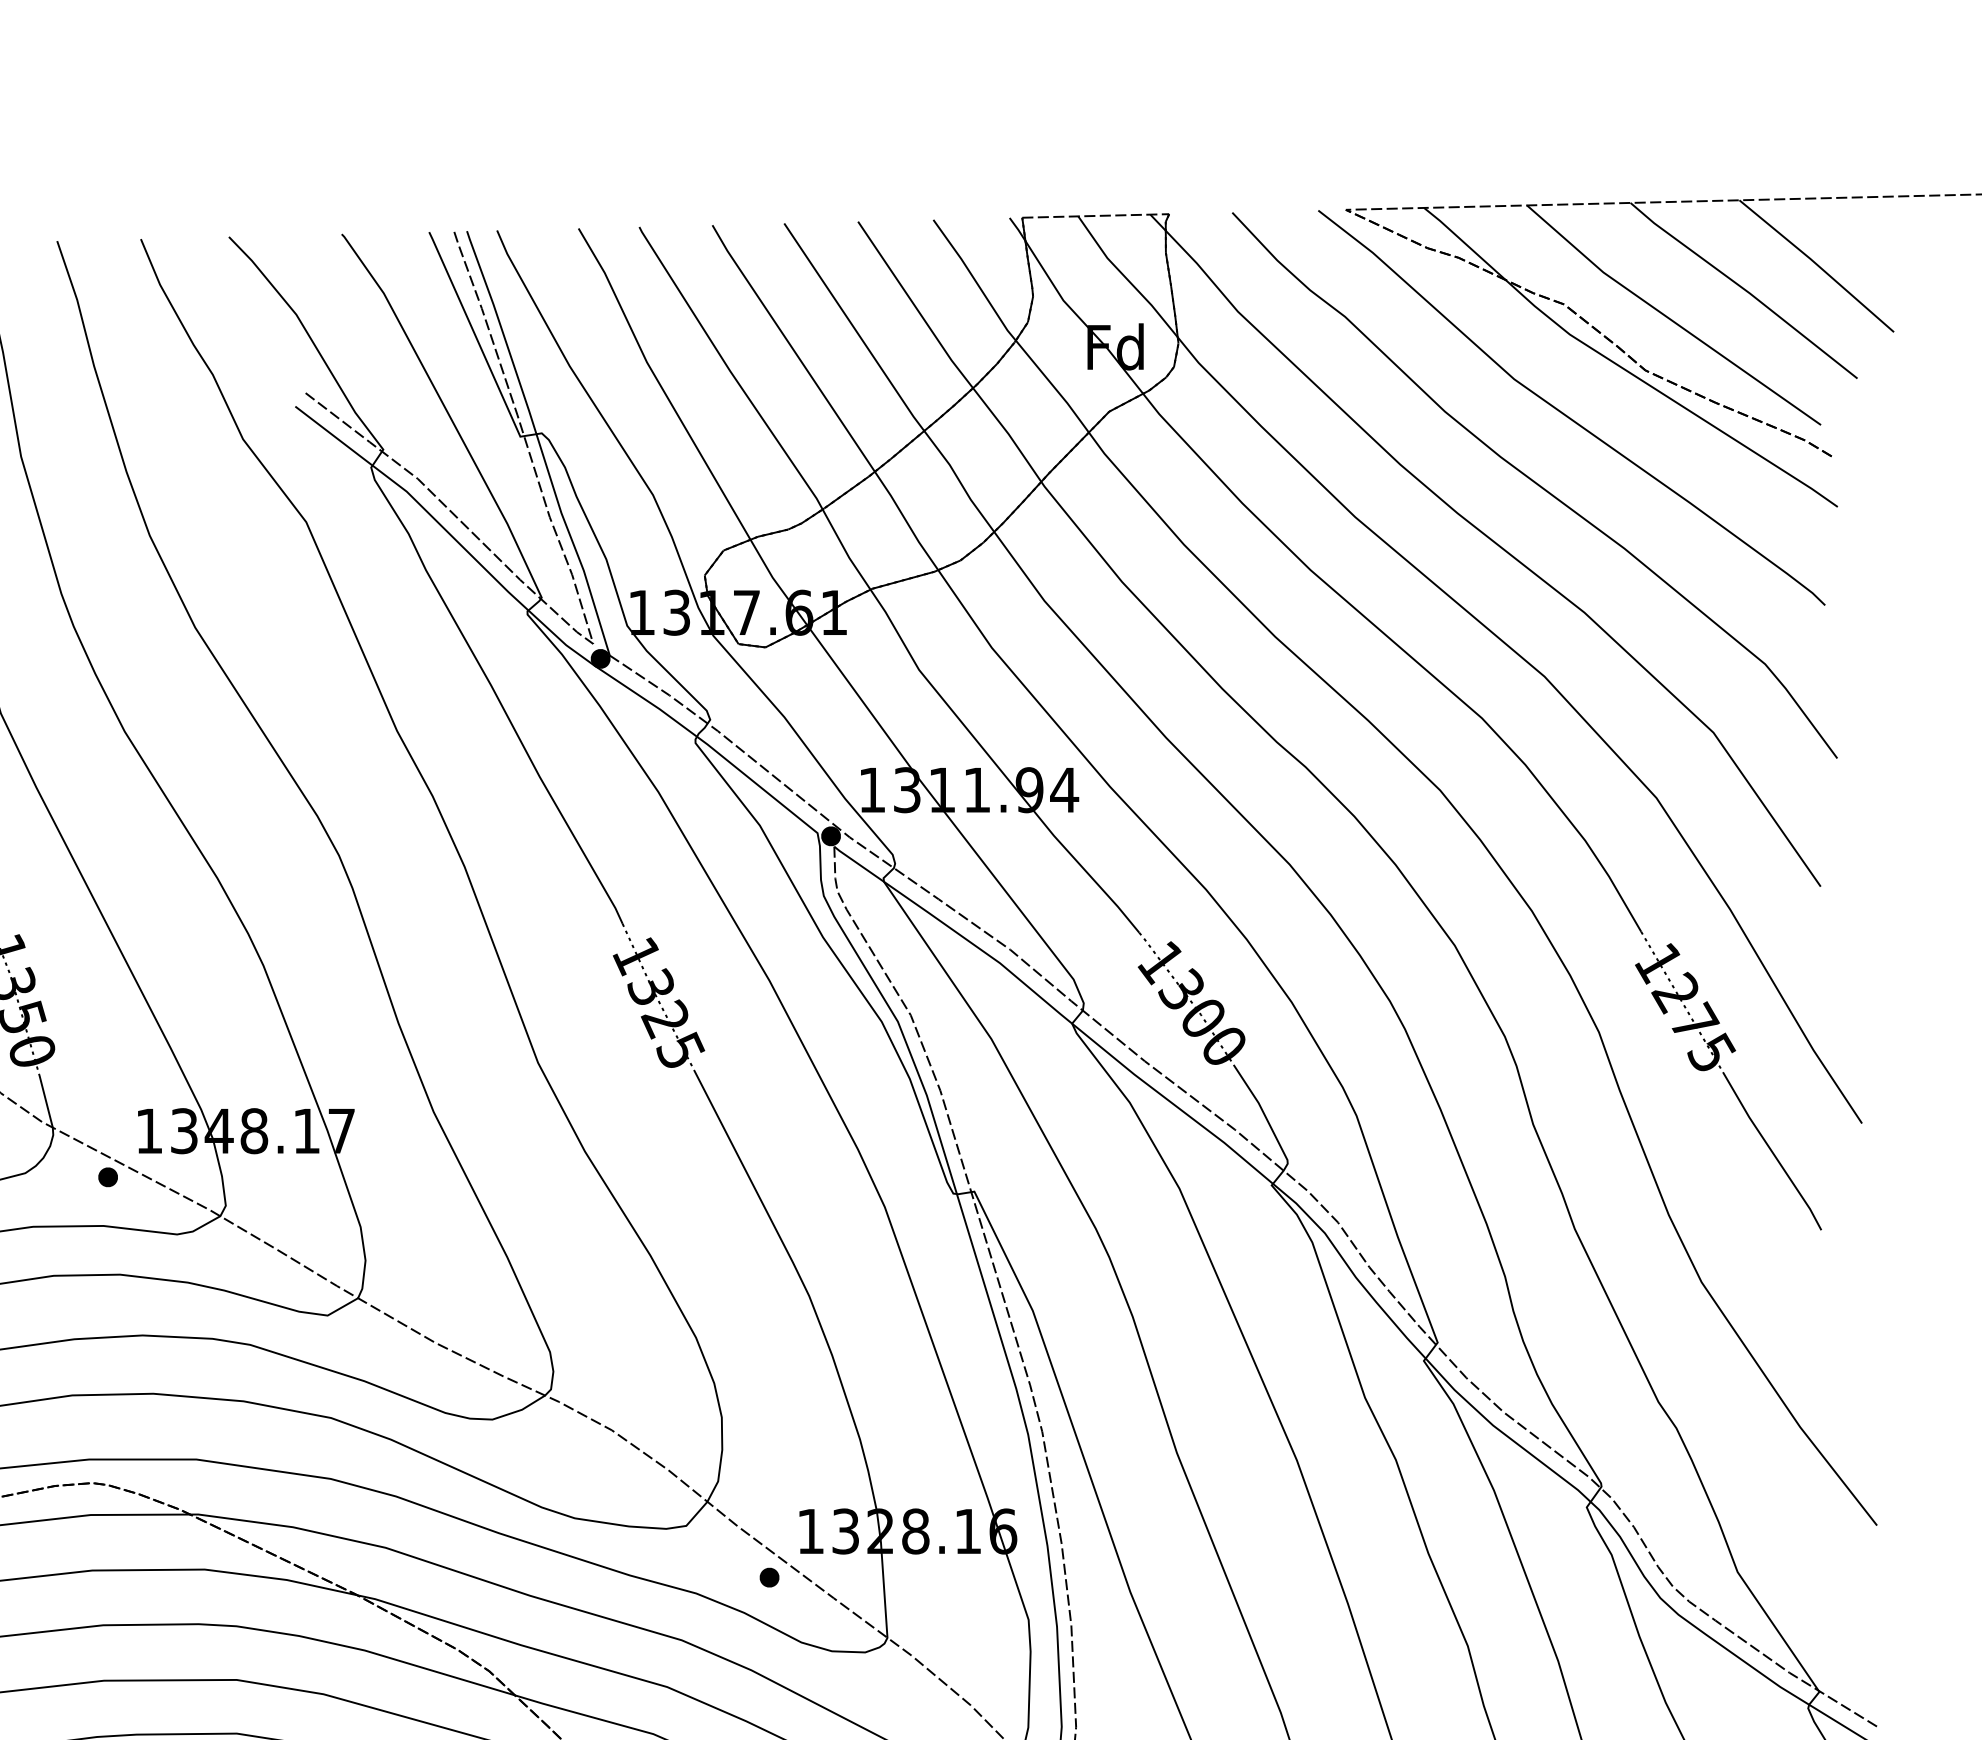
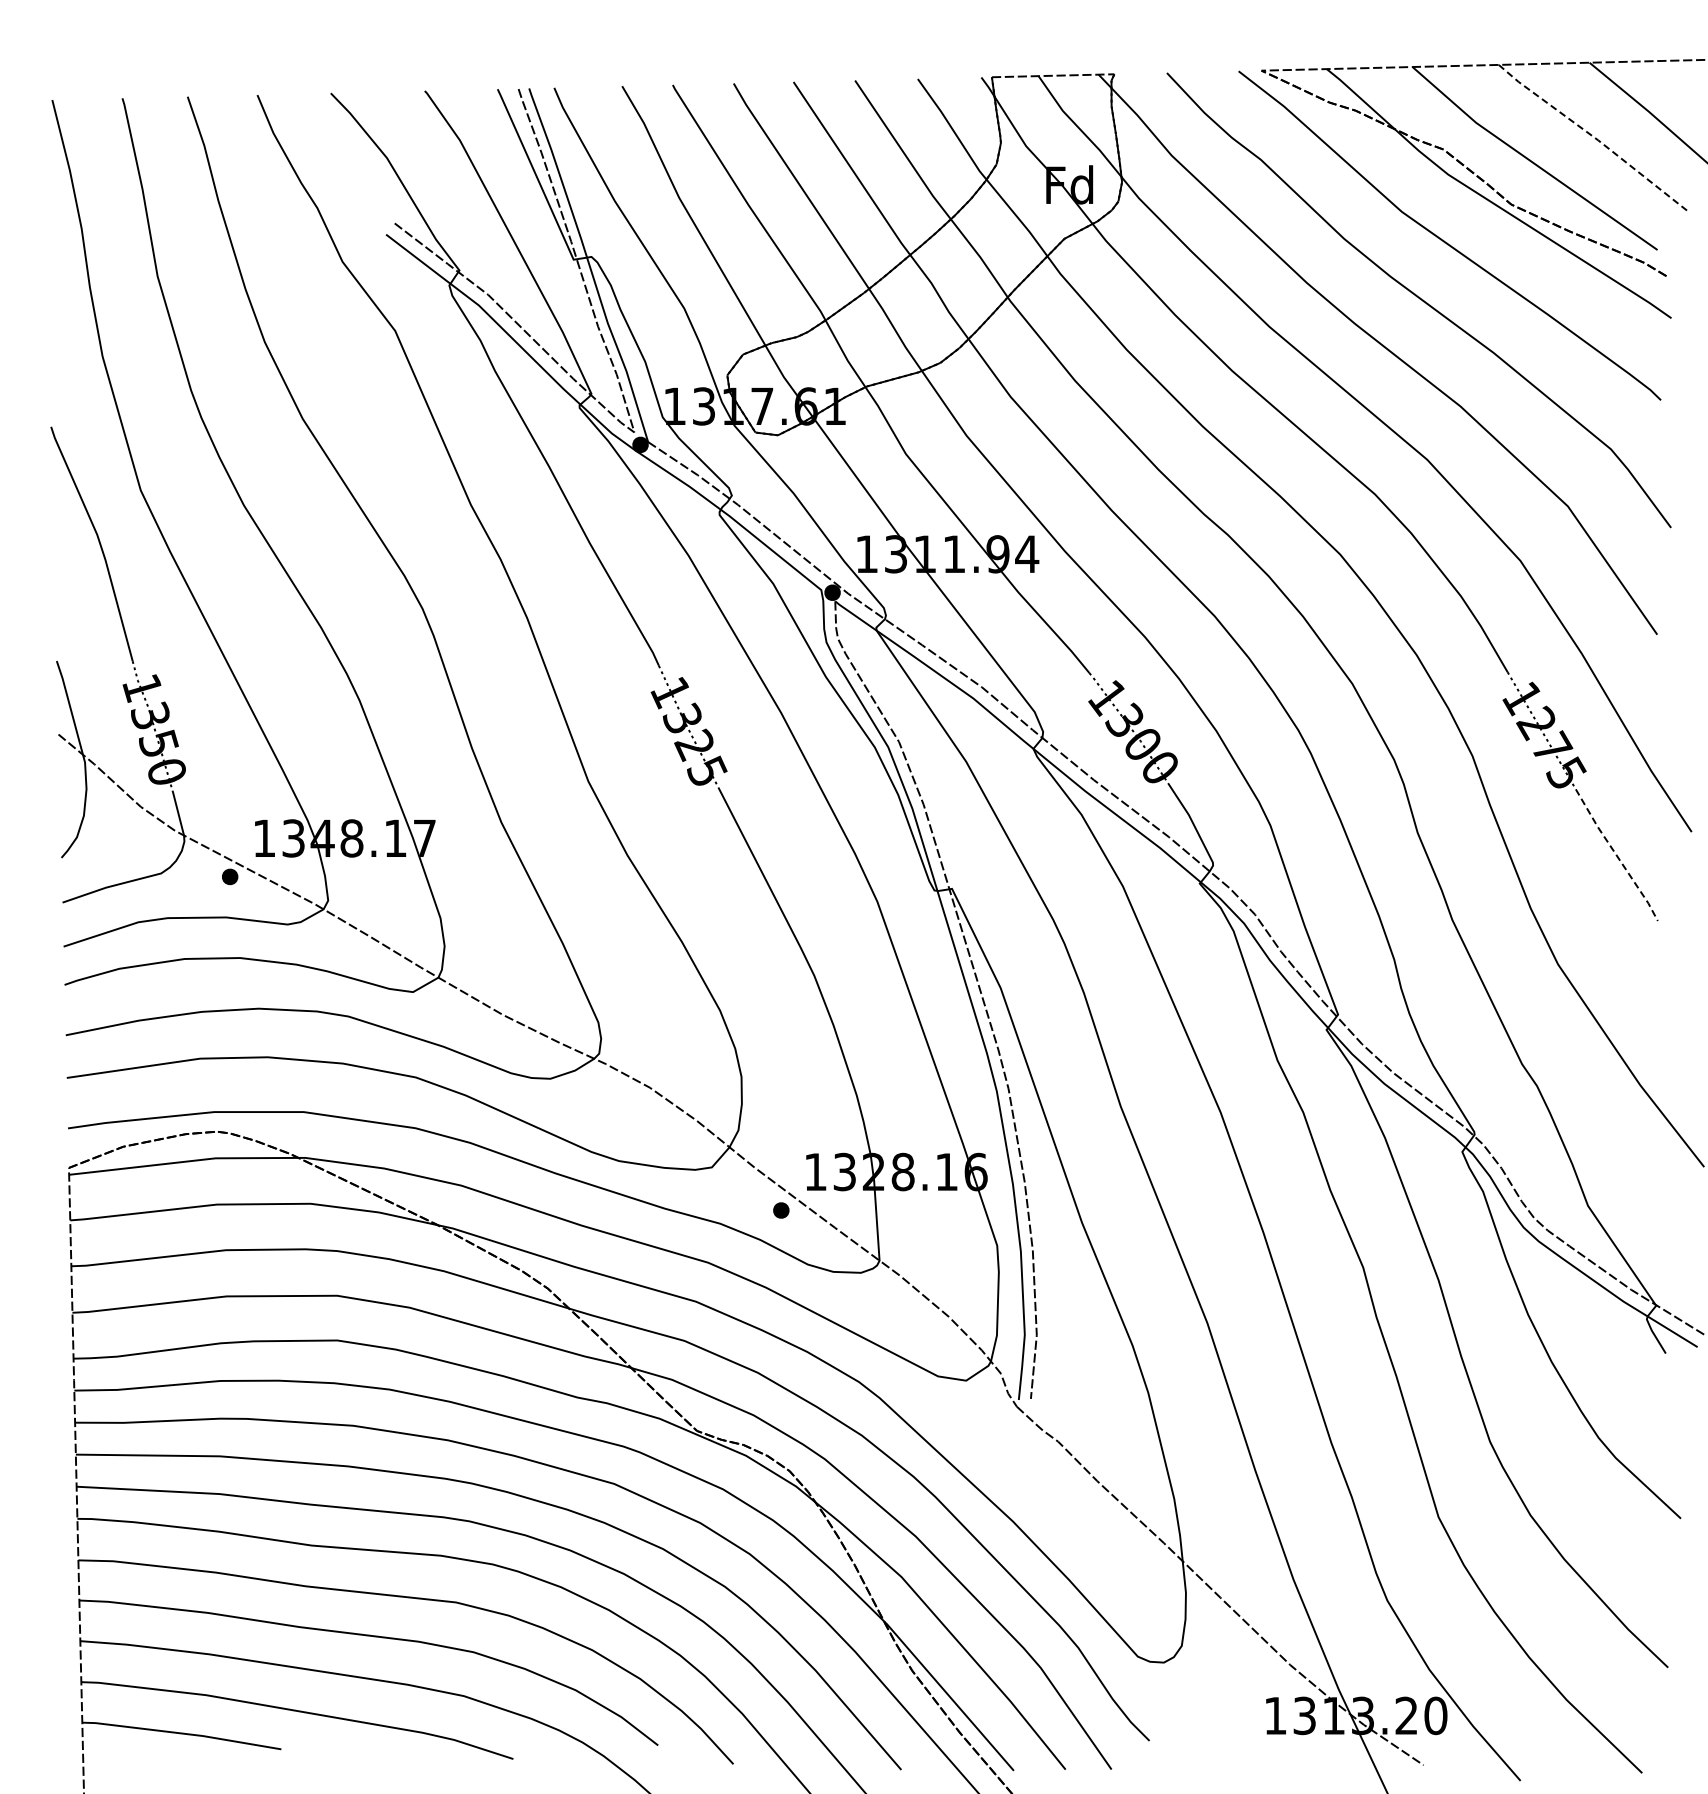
line: (1745, 290) -> (1594, 137), solid -> dashed
line: (1772, 1152) -> (1617, 856), solid -> dashed

